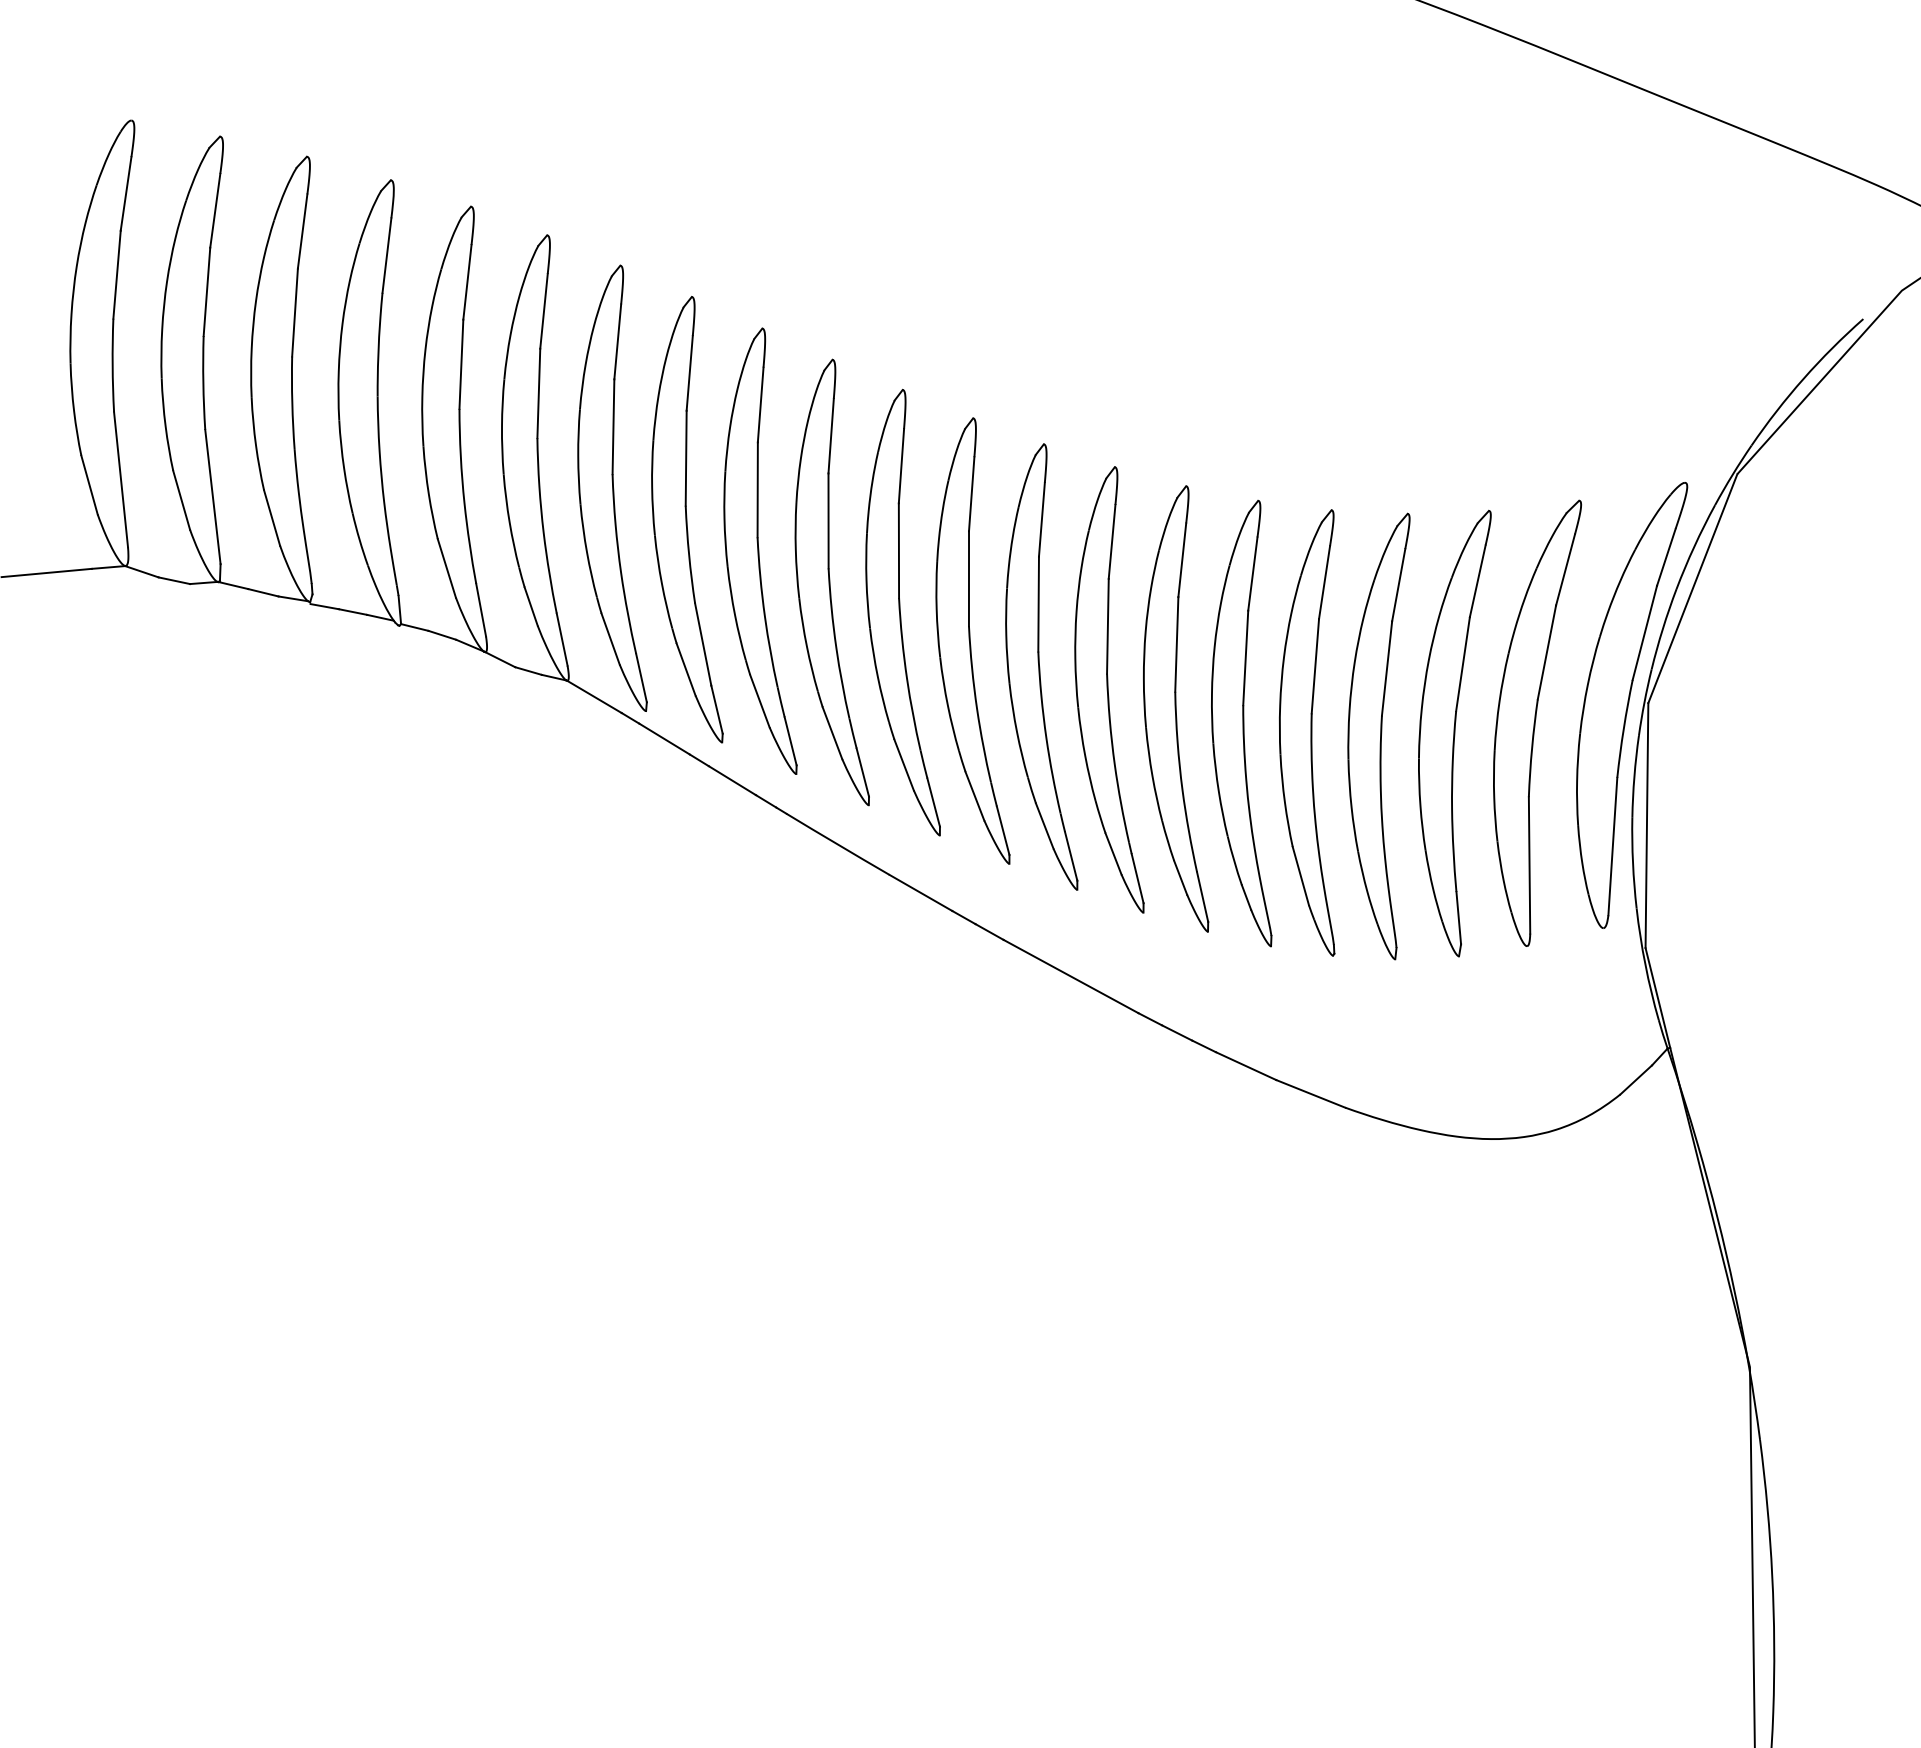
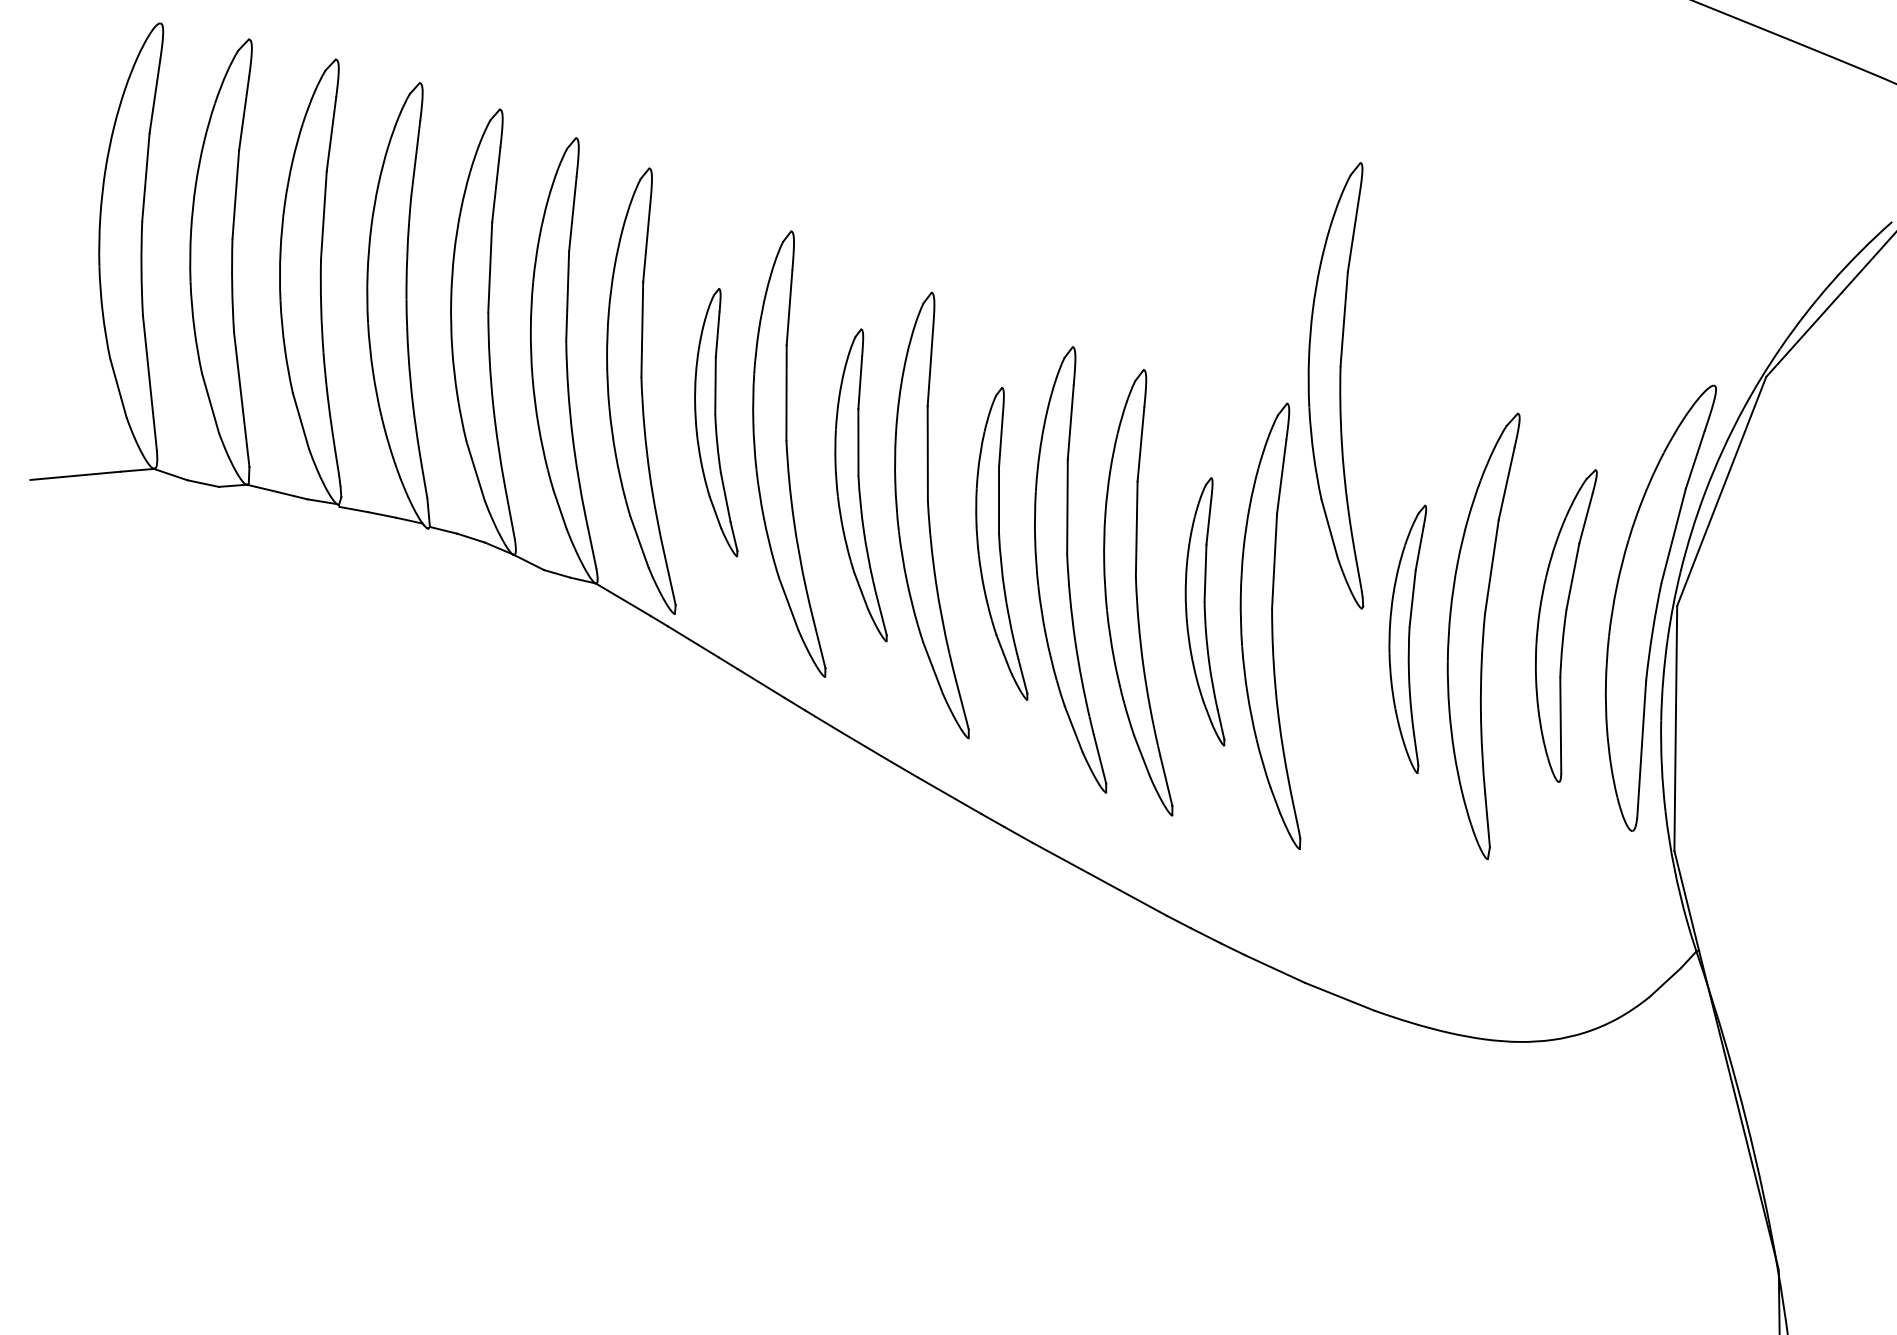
part: (687, 519) -> (716, 422), size x0.6
part: (831, 582) -> (860, 485), size x0.7
part: (972, 640) -> (1001, 543), size x0.7
part: (1176, 708) -> (1205, 611), size x0.6
part: (1537, 722) -> (1566, 625), size x0.7
part: (1307, 732) -> (1336, 385), moved
part: (1378, 736) -> (1407, 639), size x0.6

